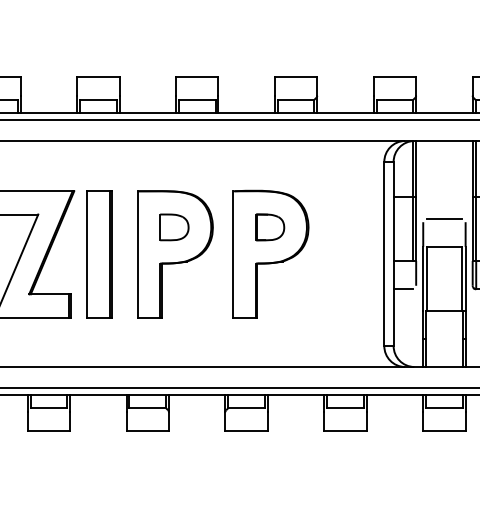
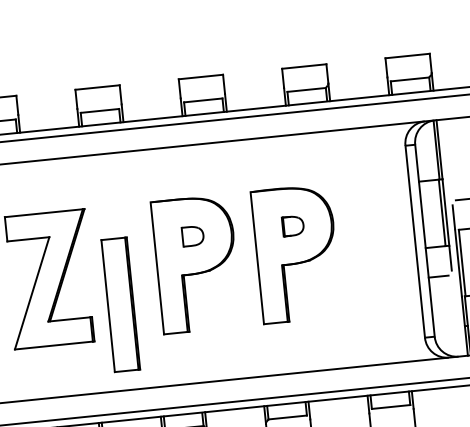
part: (174, 227) -> (193, 236), size x0.7
part: (270, 227) -> (293, 226), size x0.7
part: (99, 254) -> (120, 304), moved

